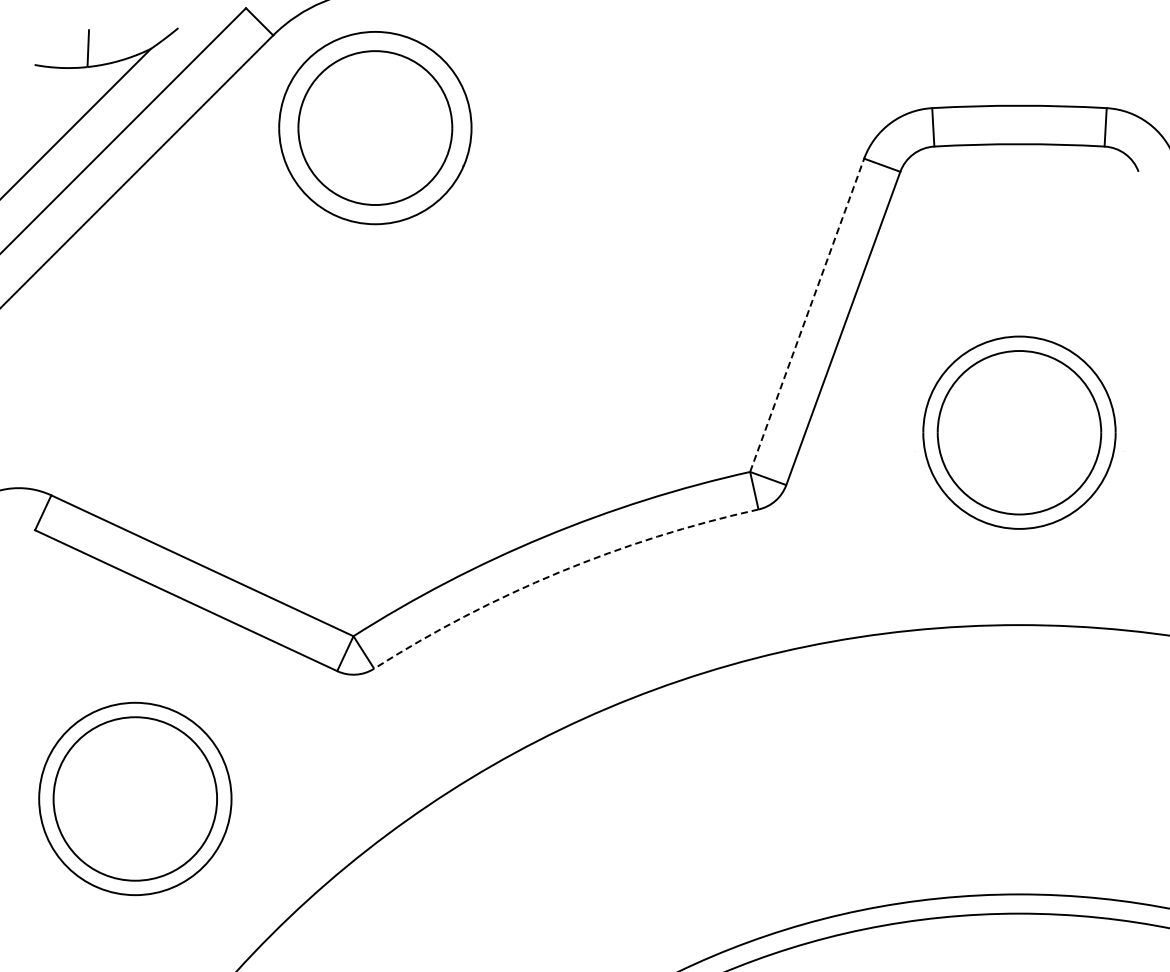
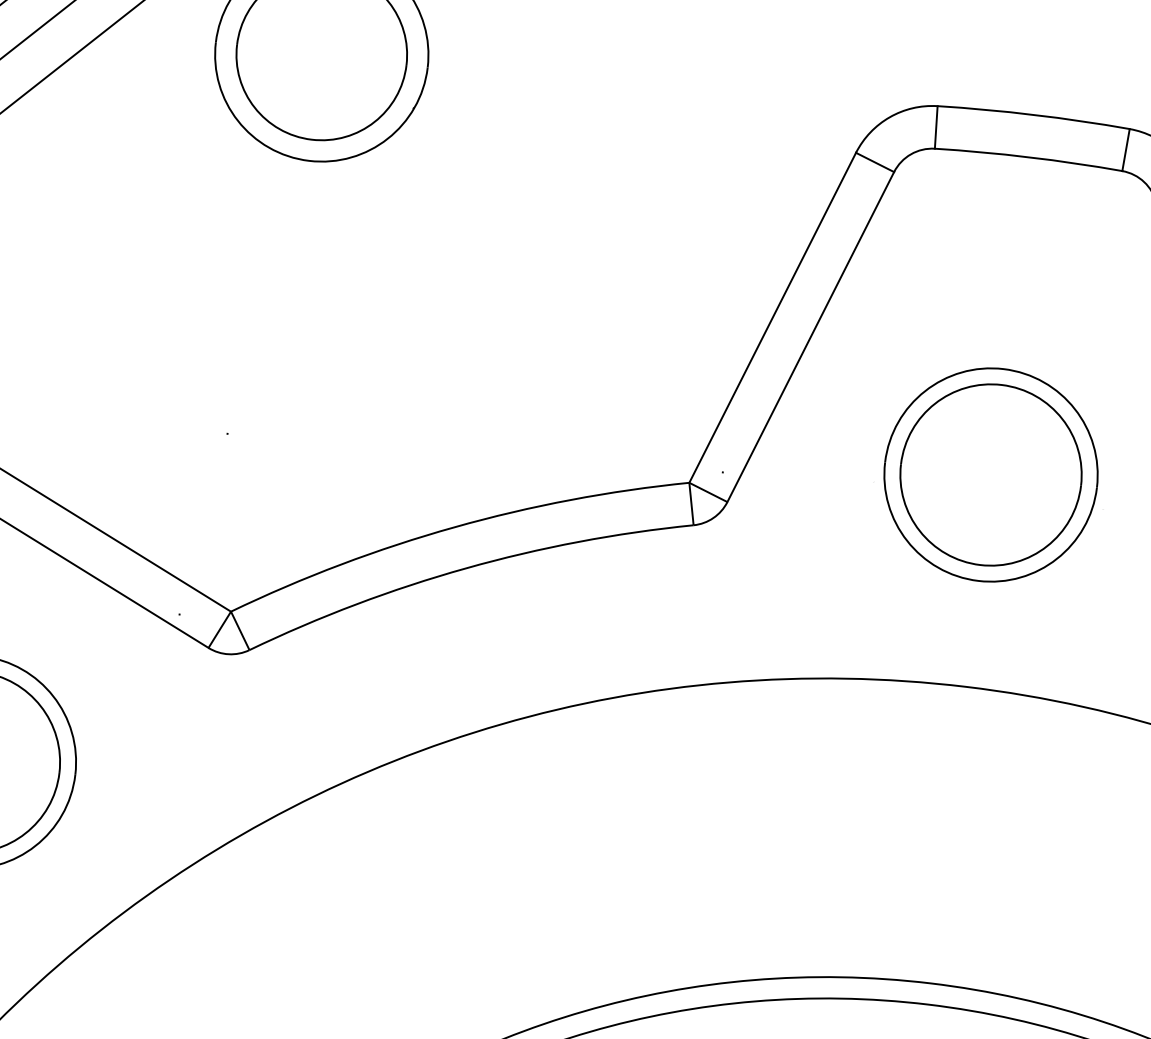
line: (807, 315) -> (773, 318), dashed -> solid
arc: (559, 572) -> (466, 568), dashed -> solid

